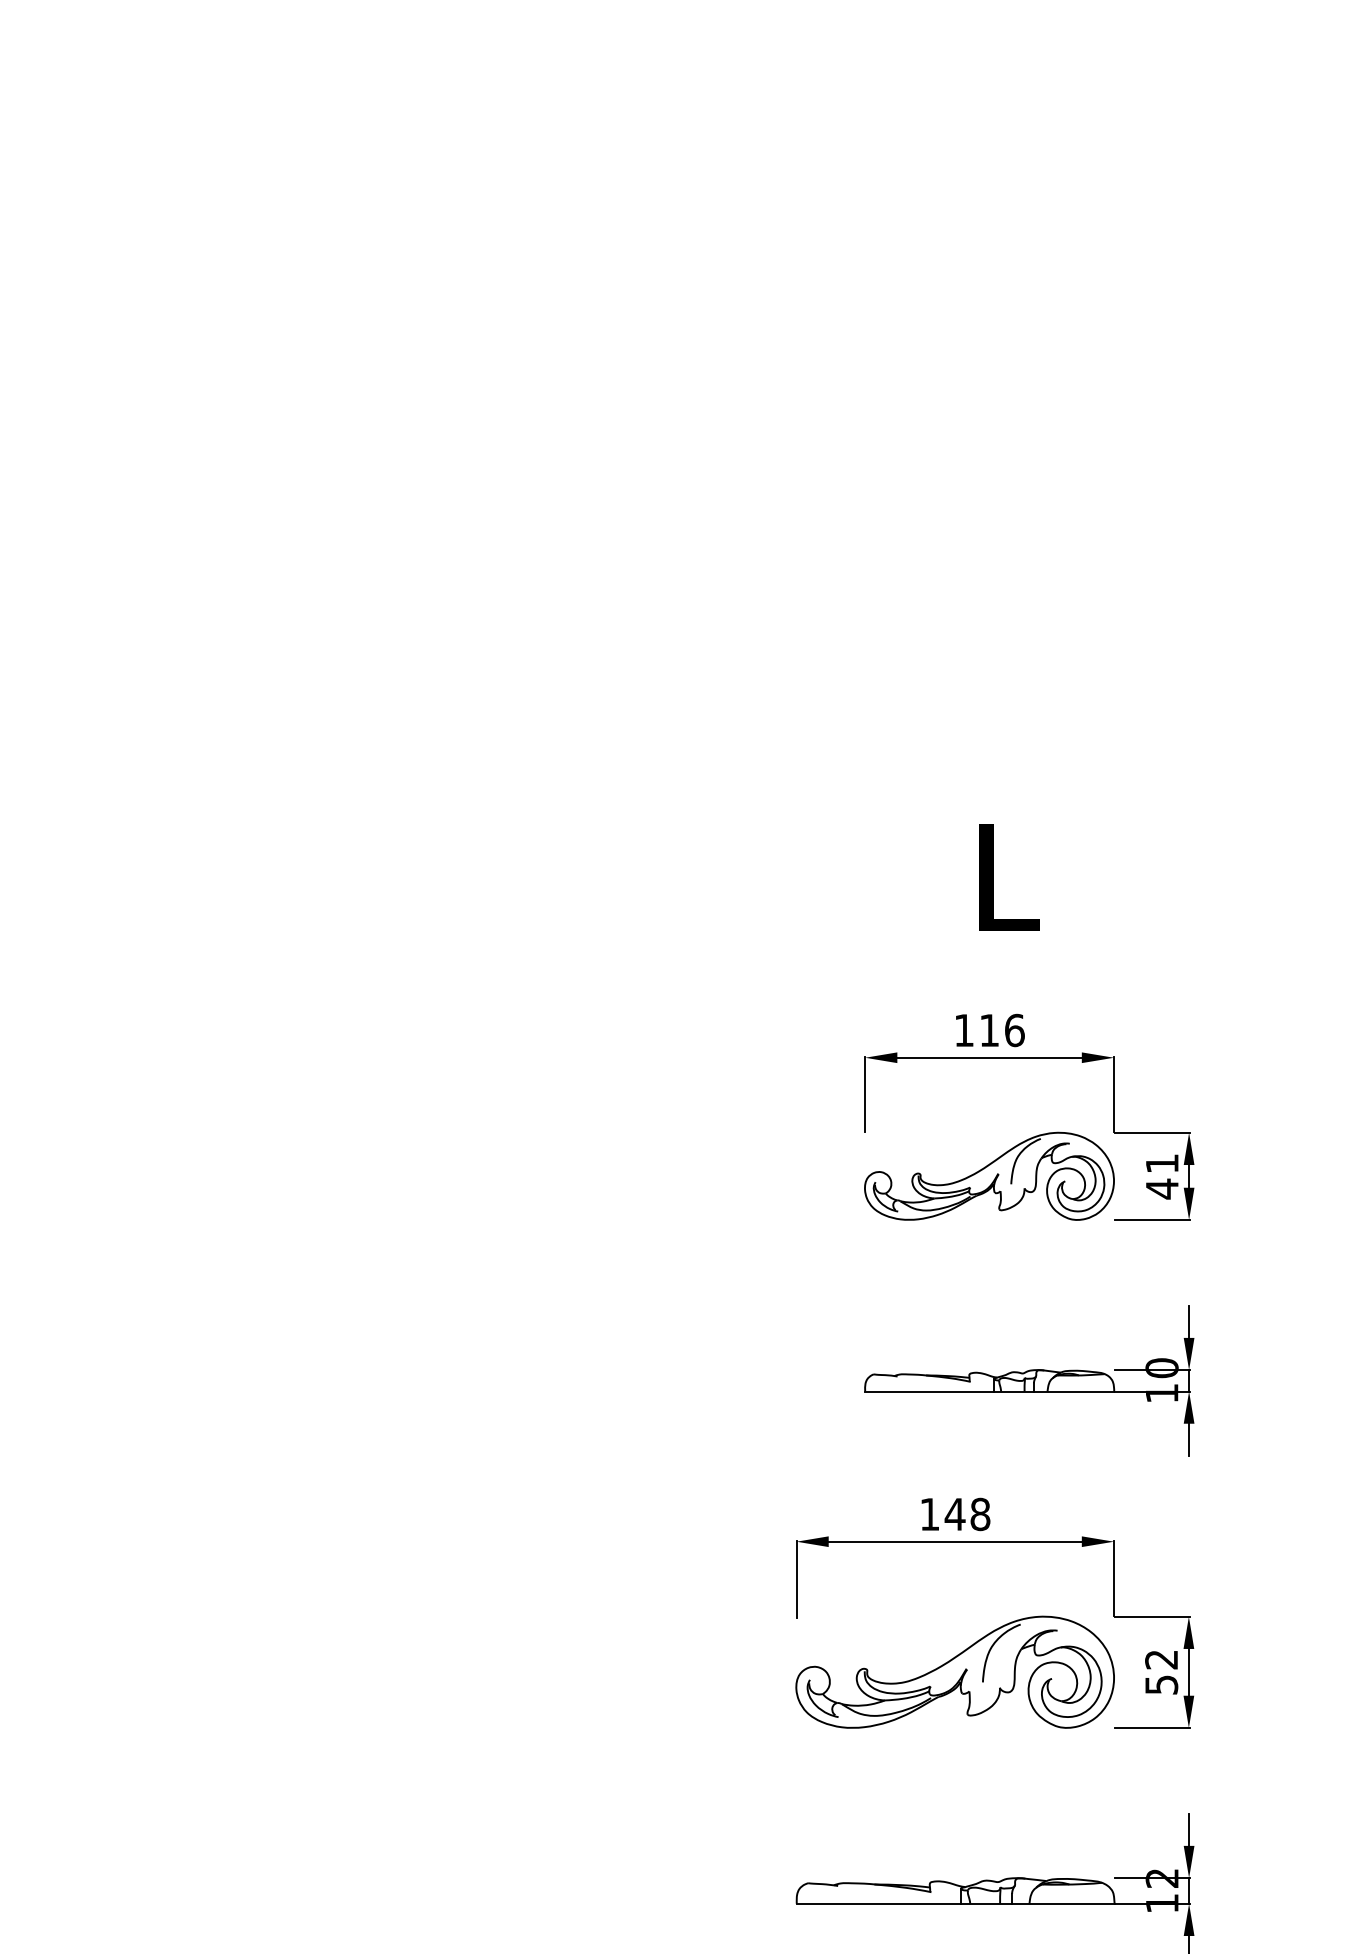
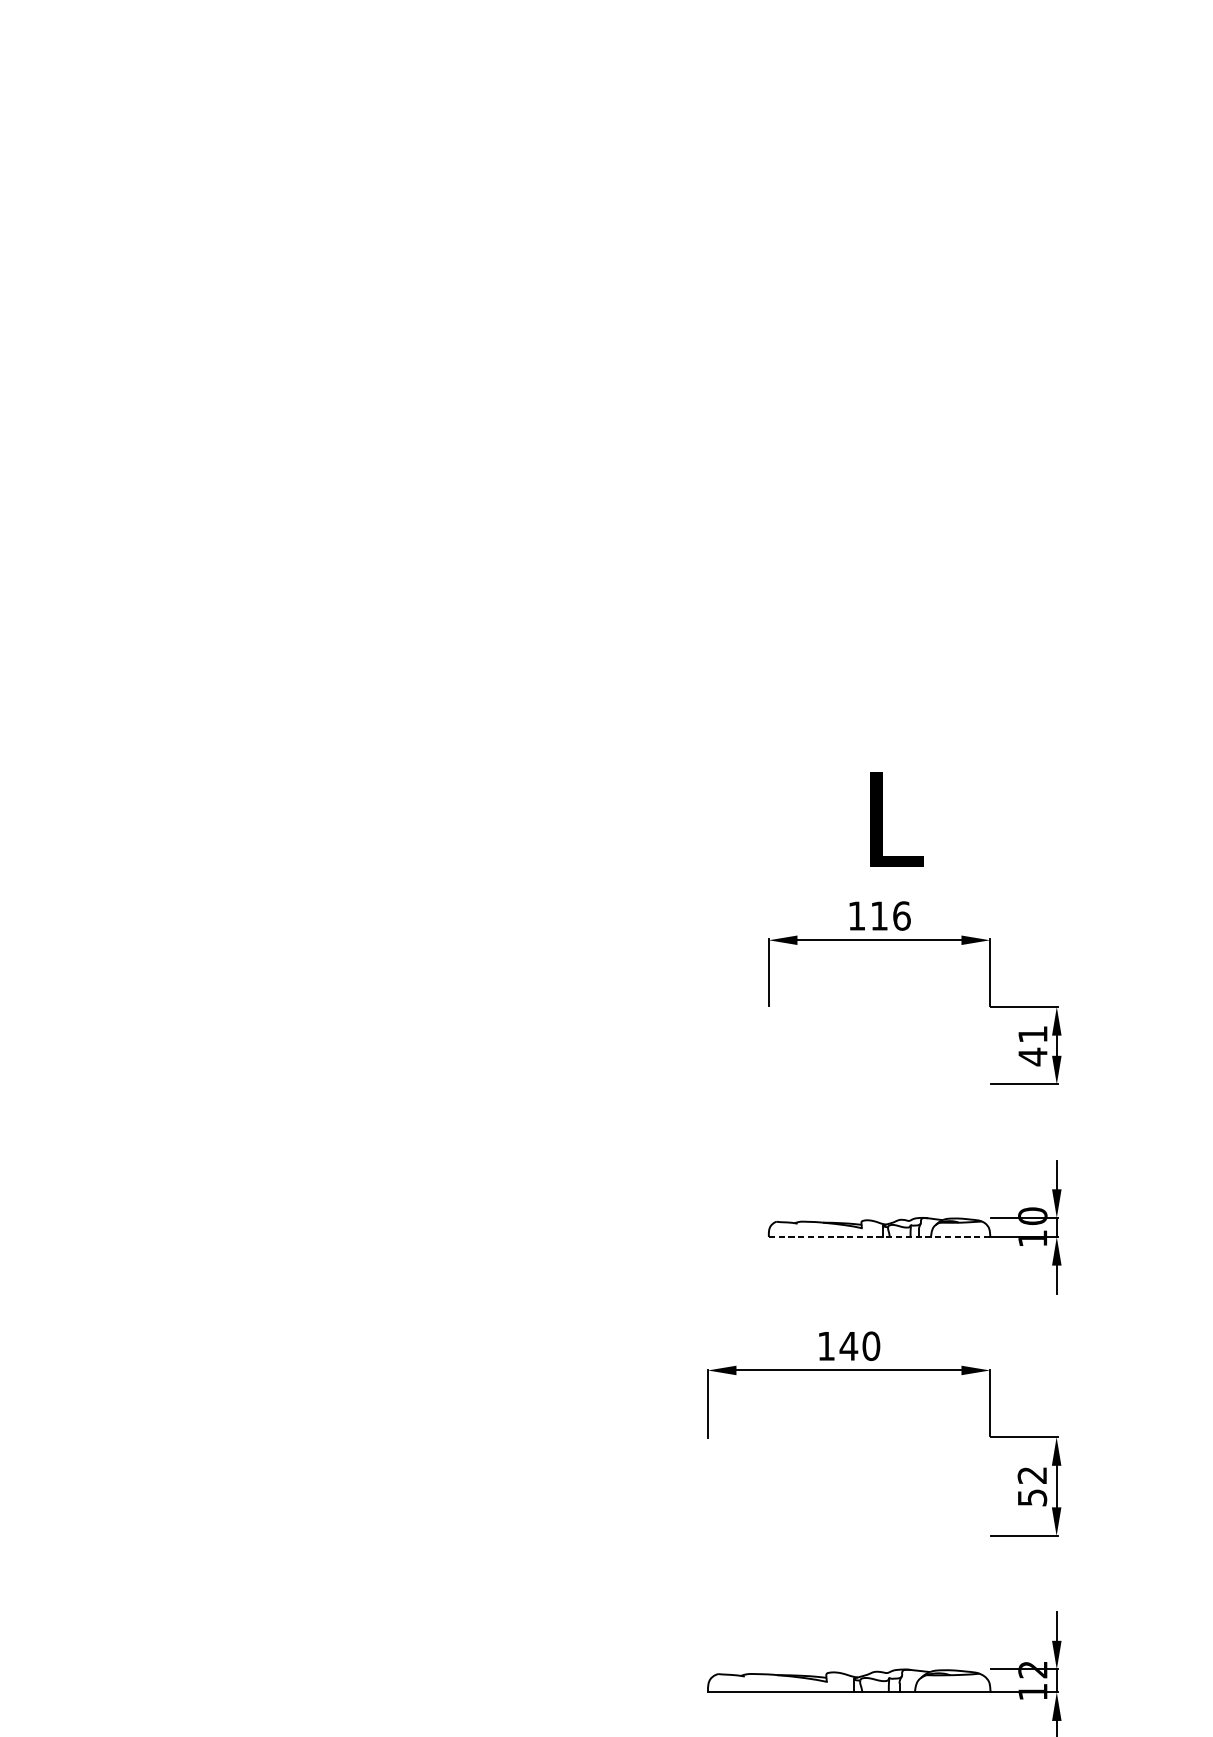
text: (1009, 877) -> (897, 819), moved
part: (989, 1175) -> (879, 1044), removed
line: (989, 1391) -> (879, 1236), solid -> dashed
text: (980, 1514) -> (871, 1346), 148 -> 140
part: (954, 1671) -> (848, 1485), removed

